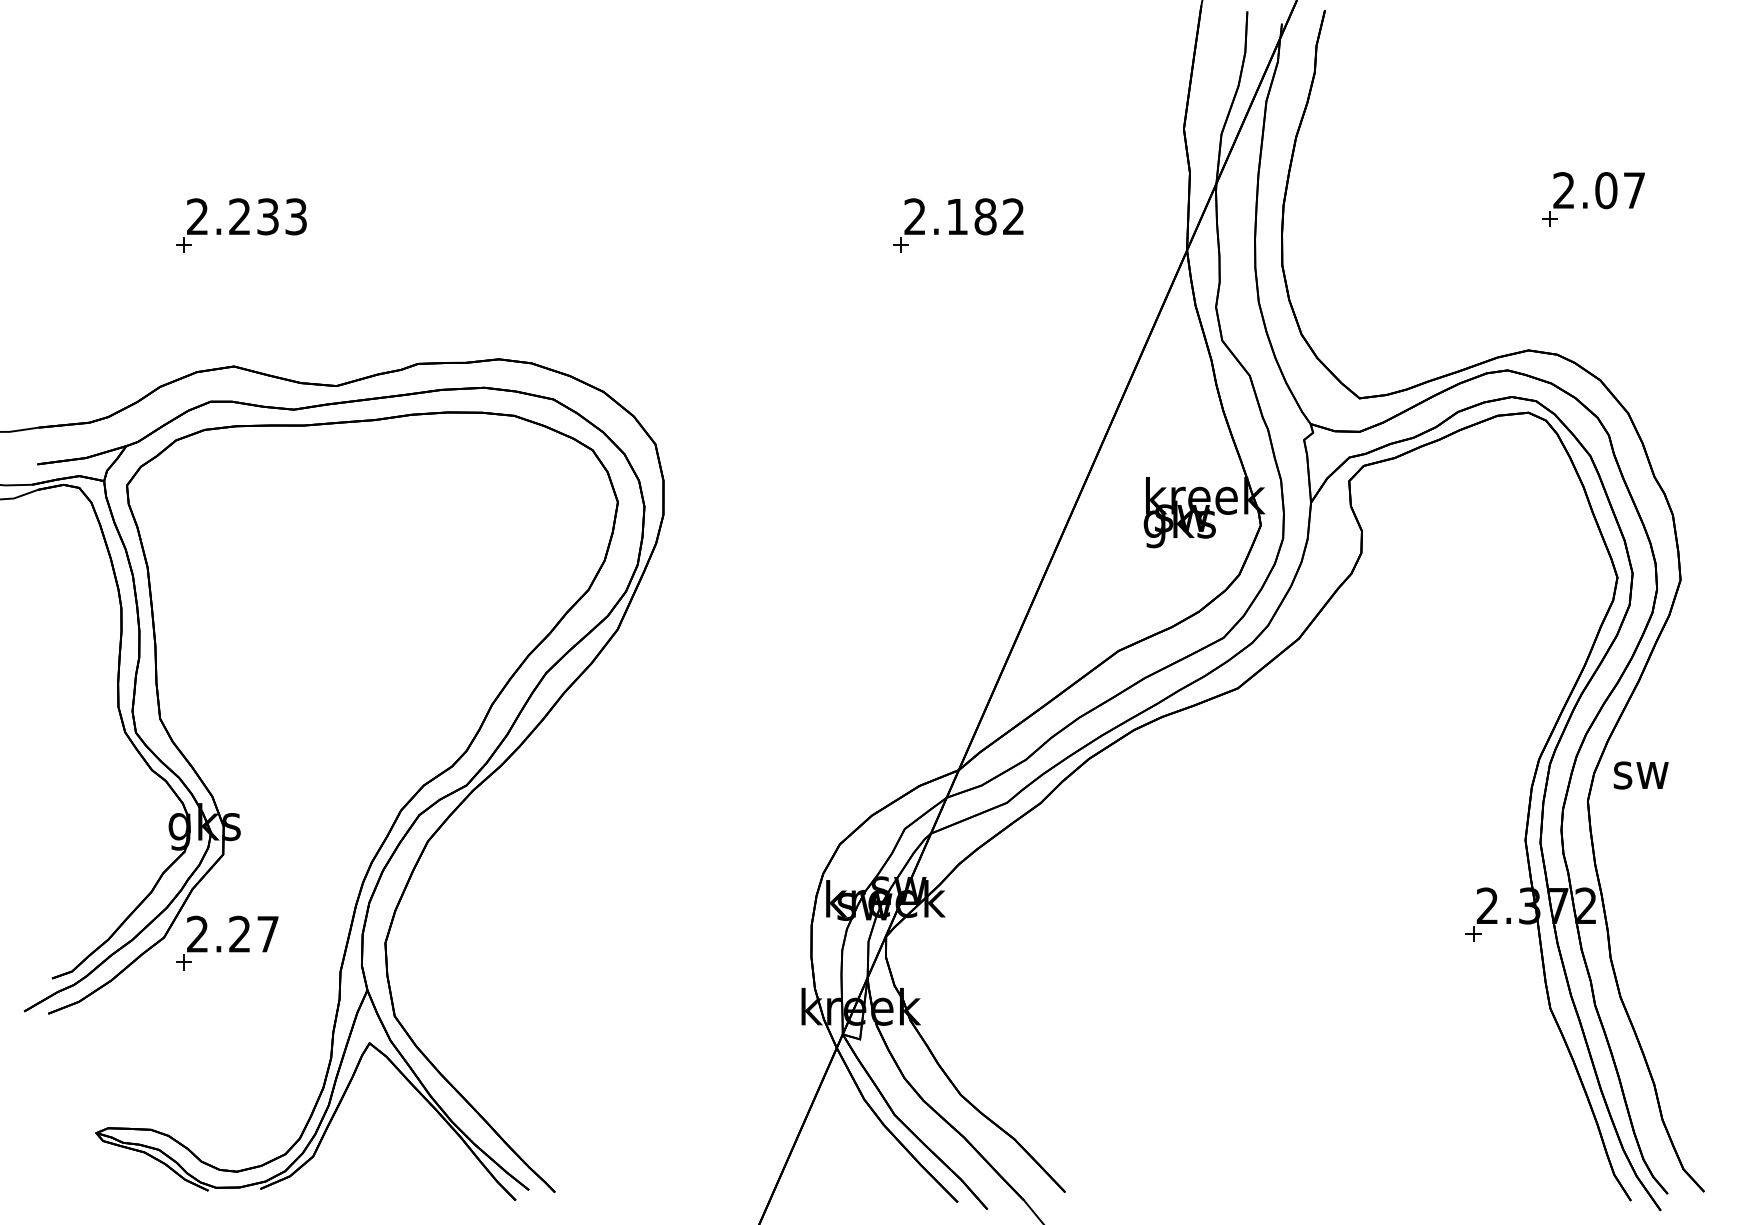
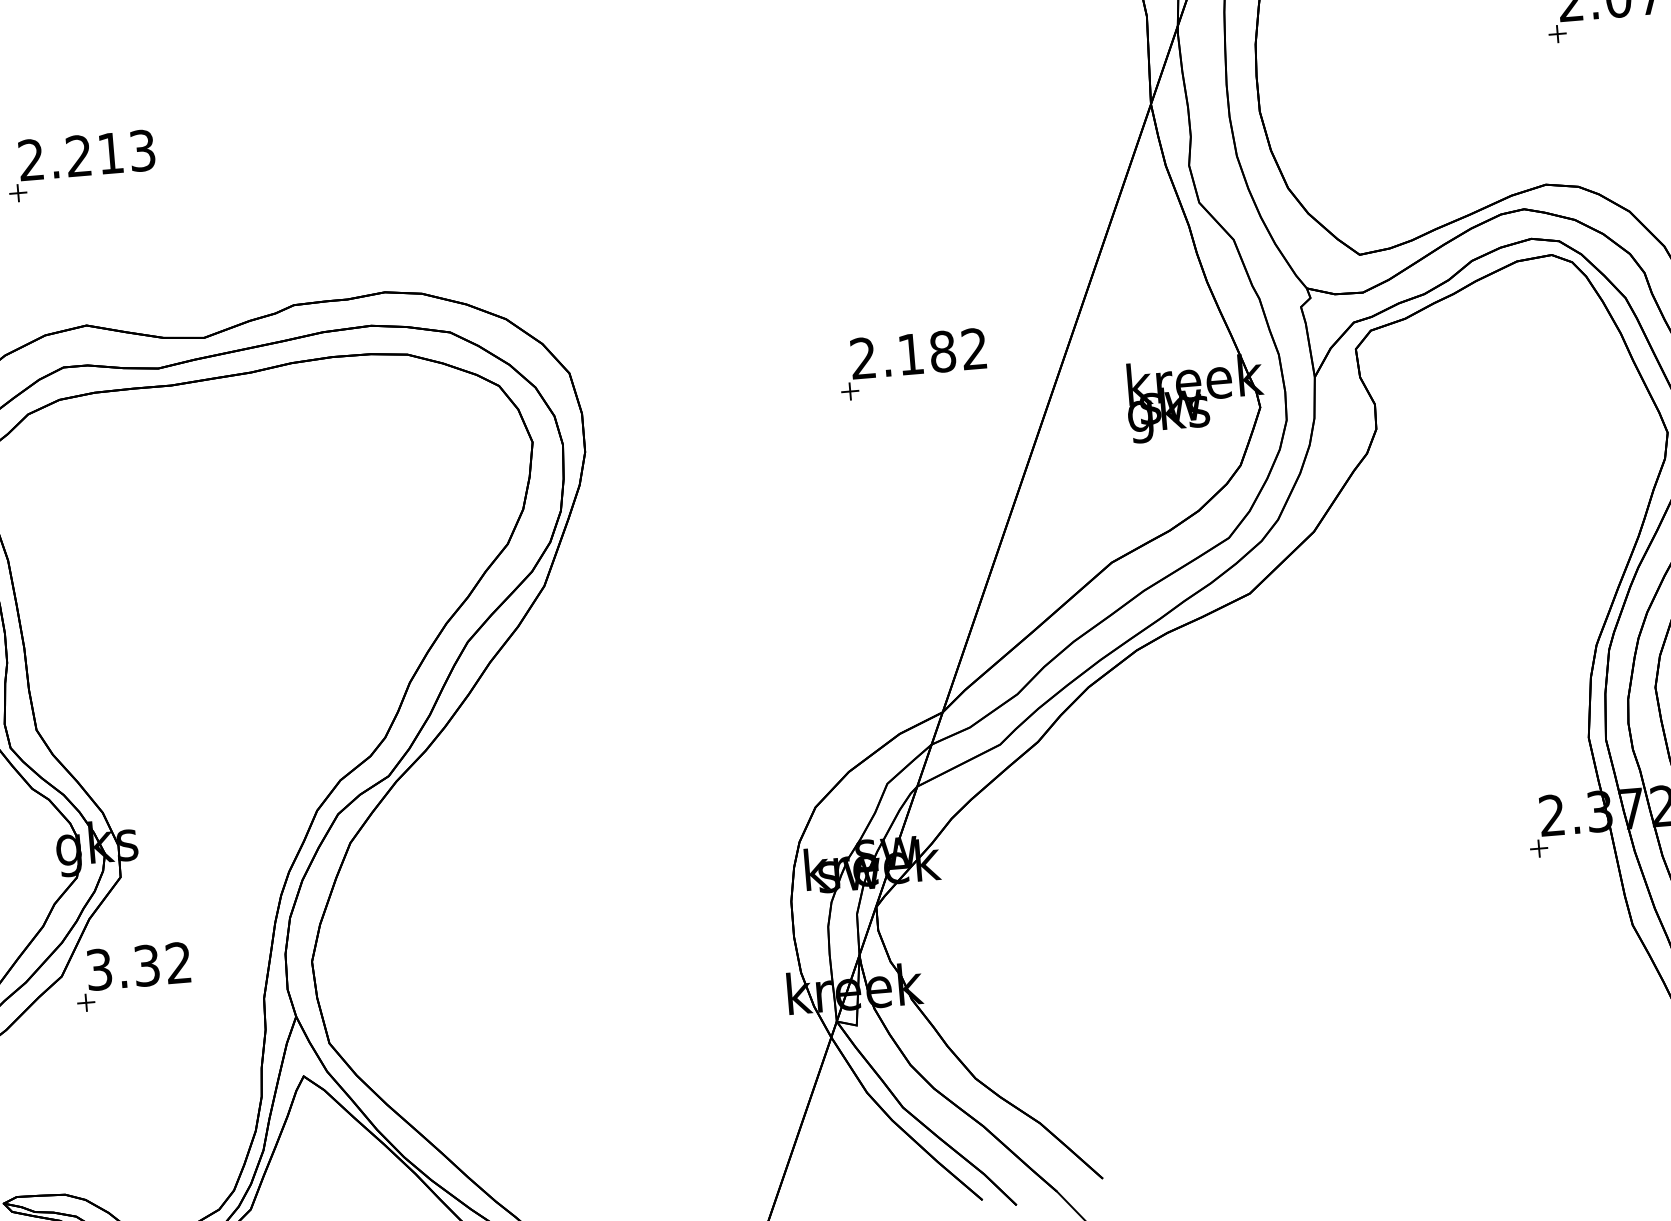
text: (267, 216) -> (110, 153), 2.233 -> 2.213
part: (958, 225) -> (913, 364), moved
text: (232, 933) -> (138, 965), 2.27 -> 3.32

